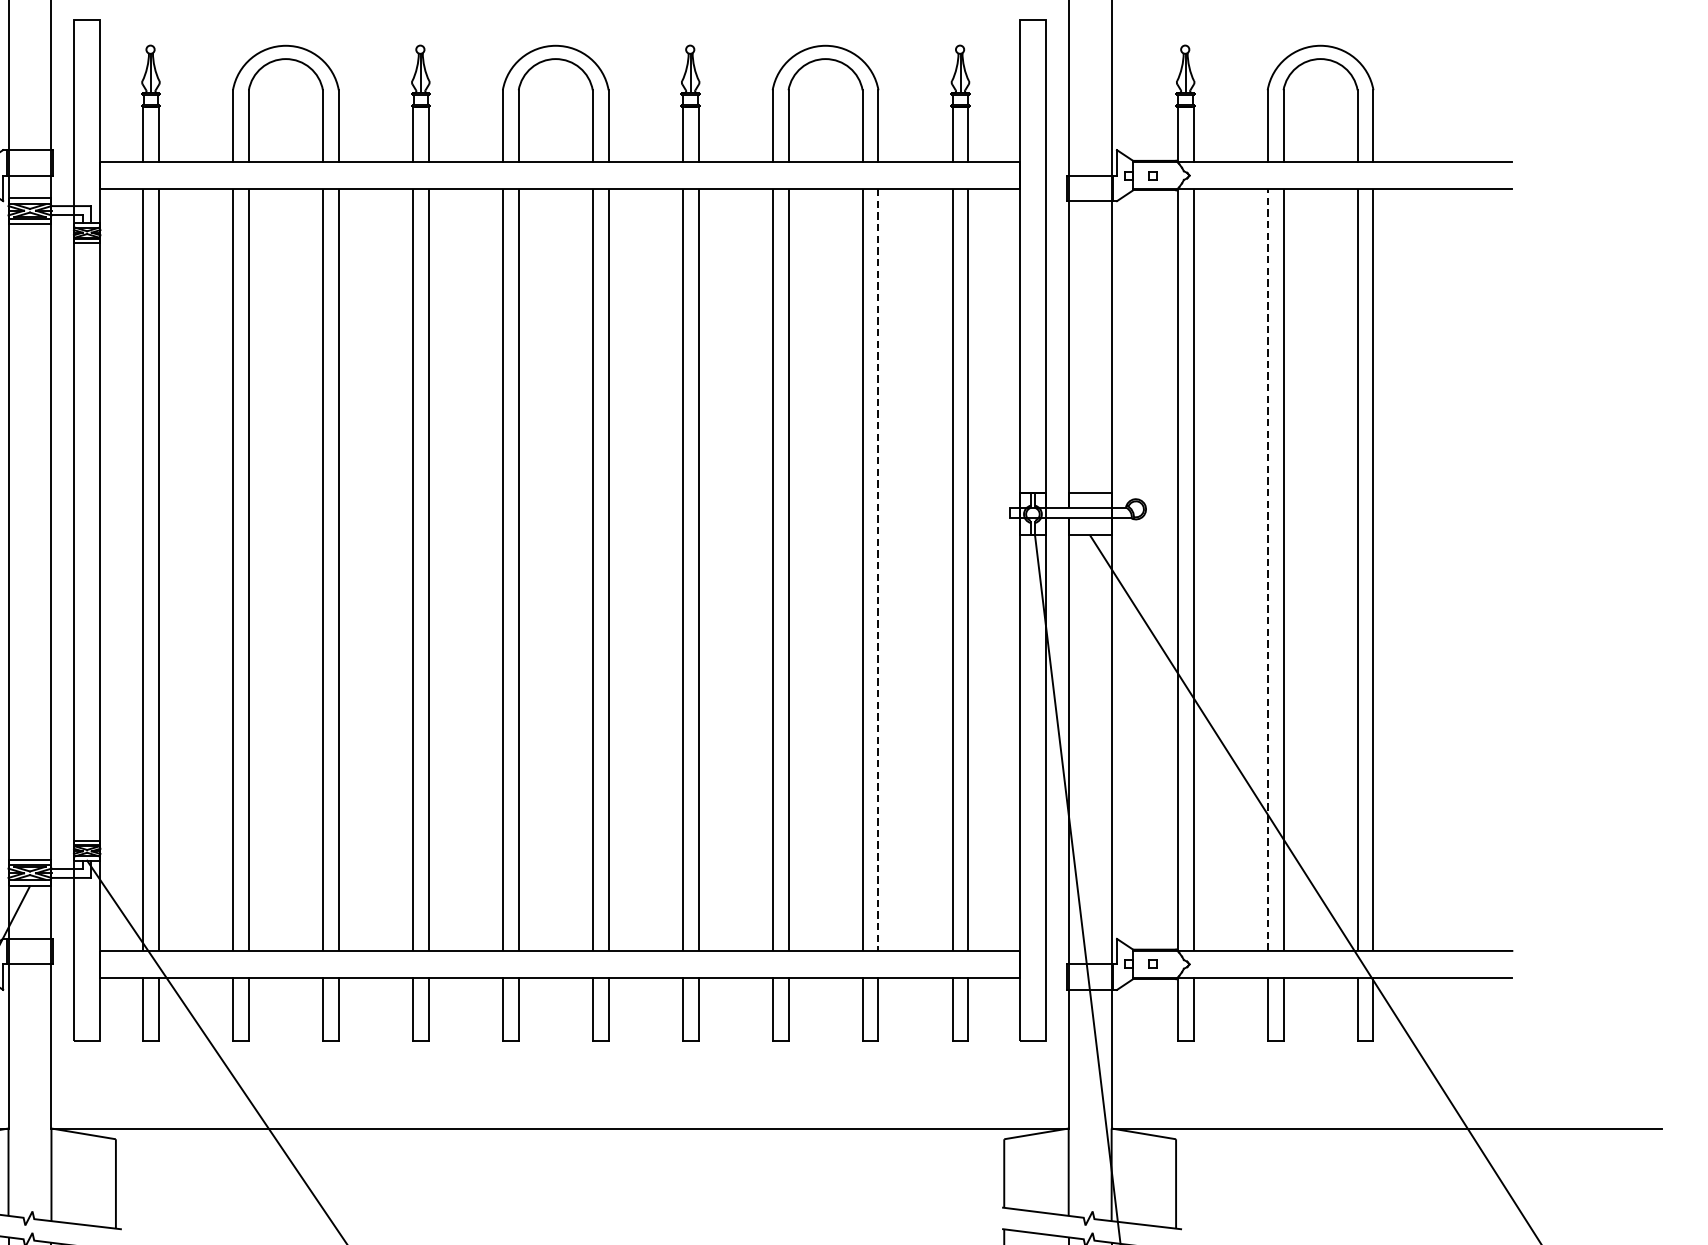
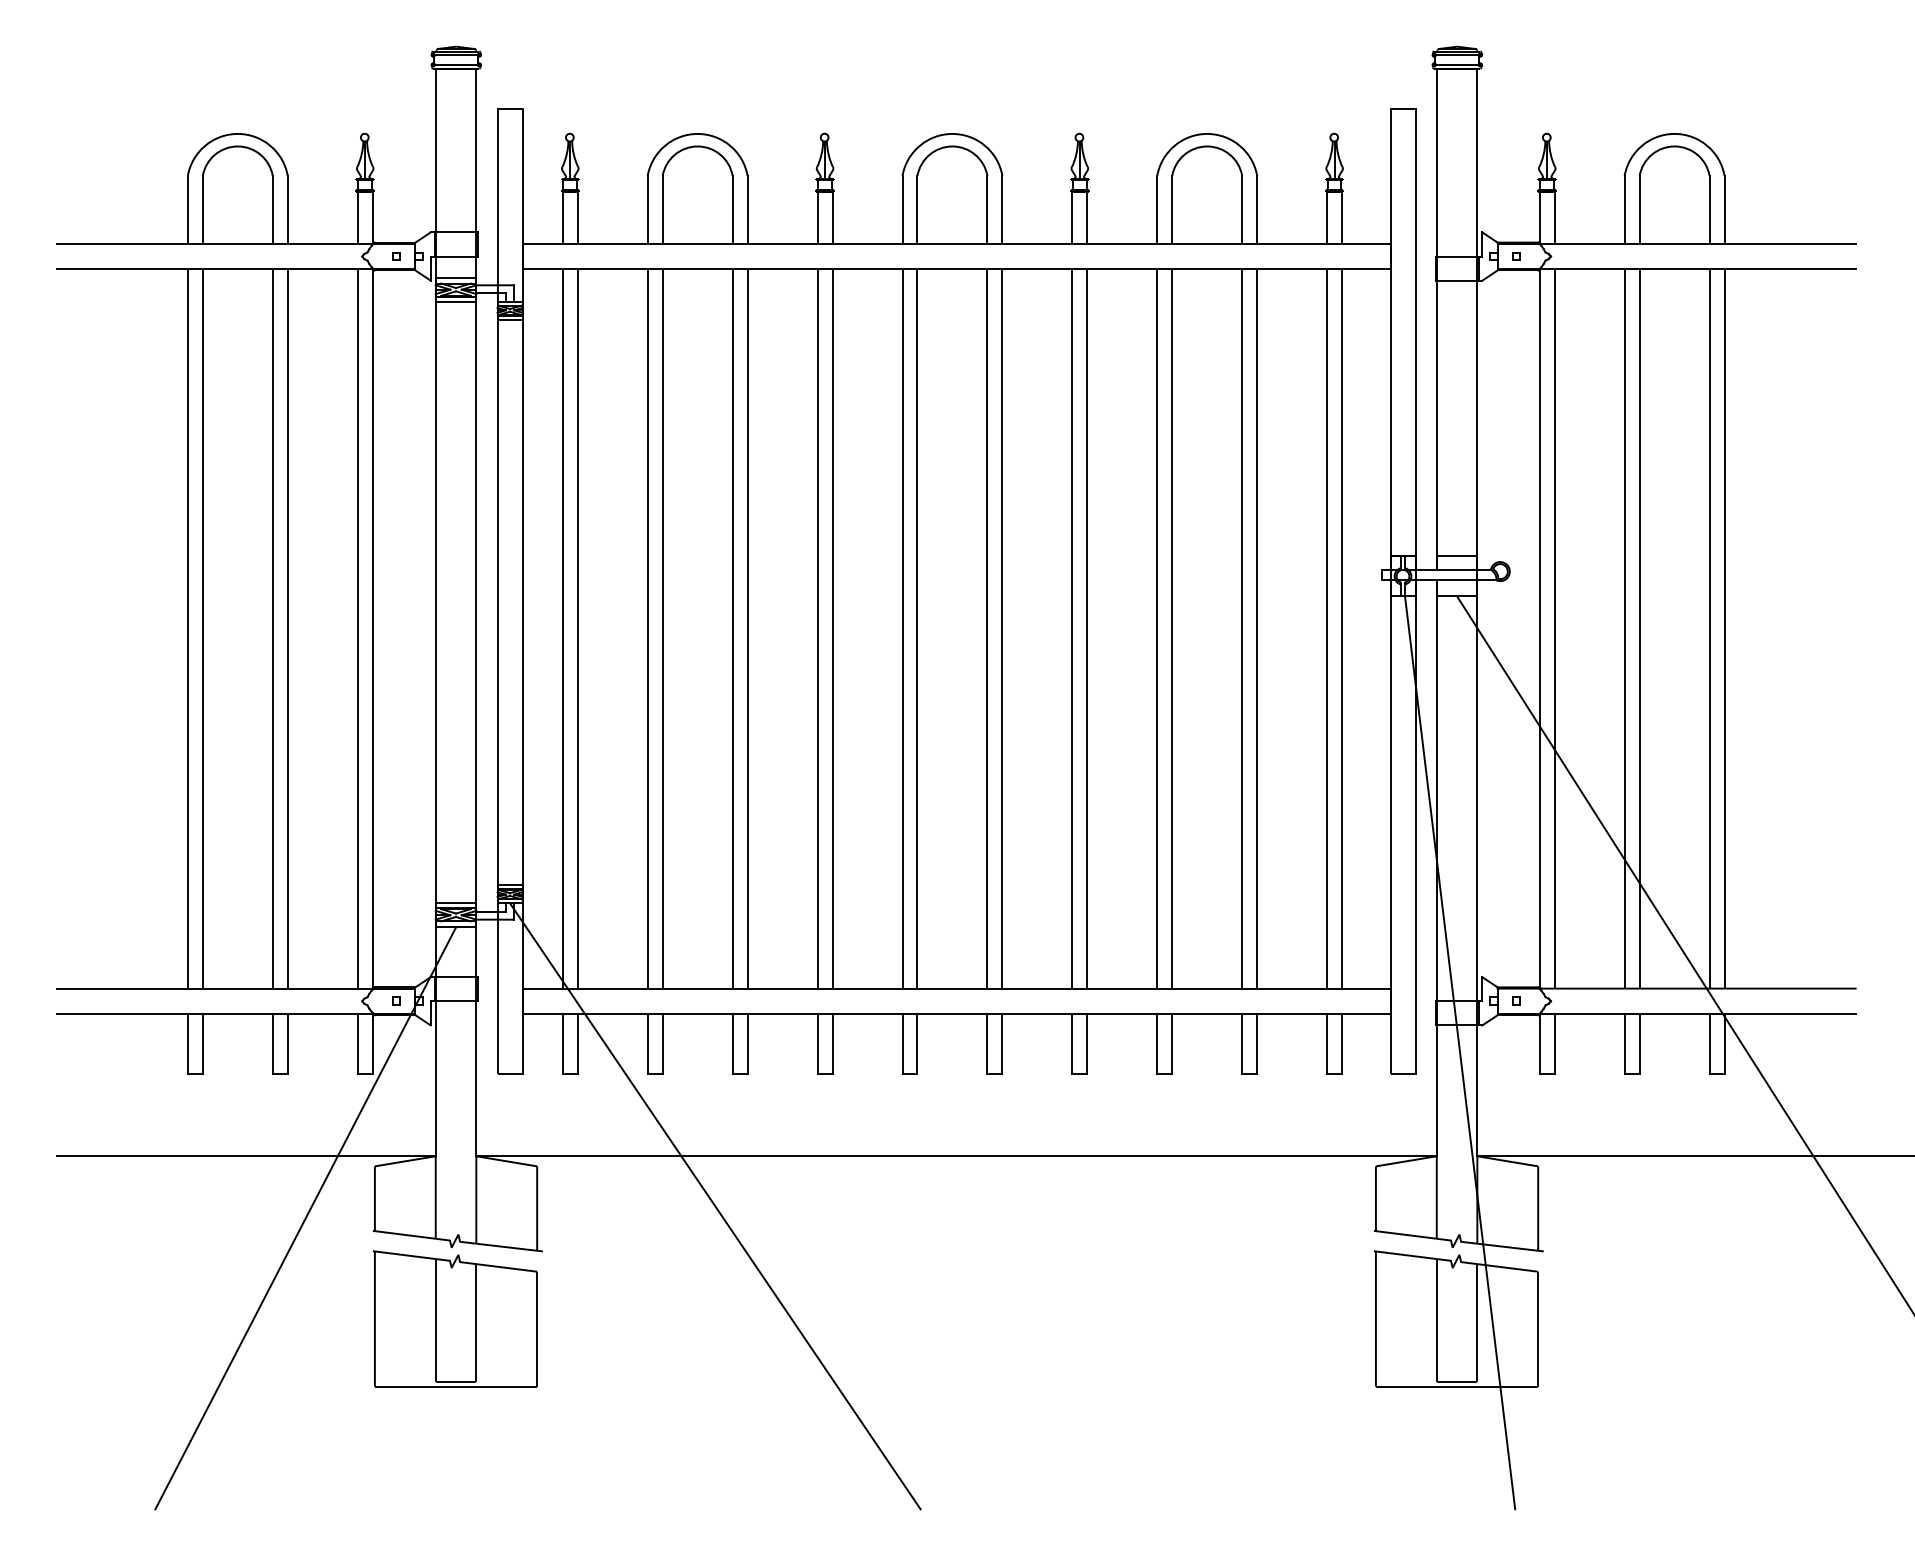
line: (878, 569) -> (1257, 628), dashed -> solid
line: (1267, 569) -> (1624, 628), dashed -> solid

